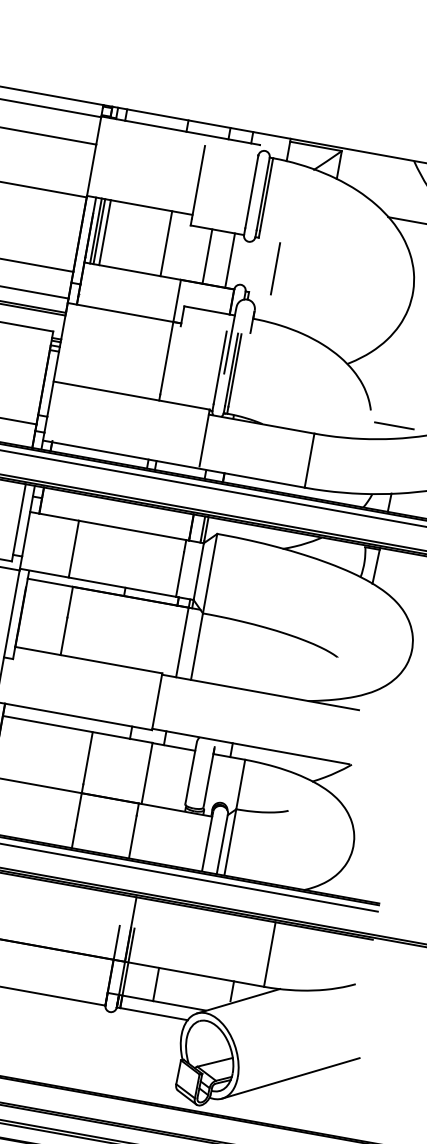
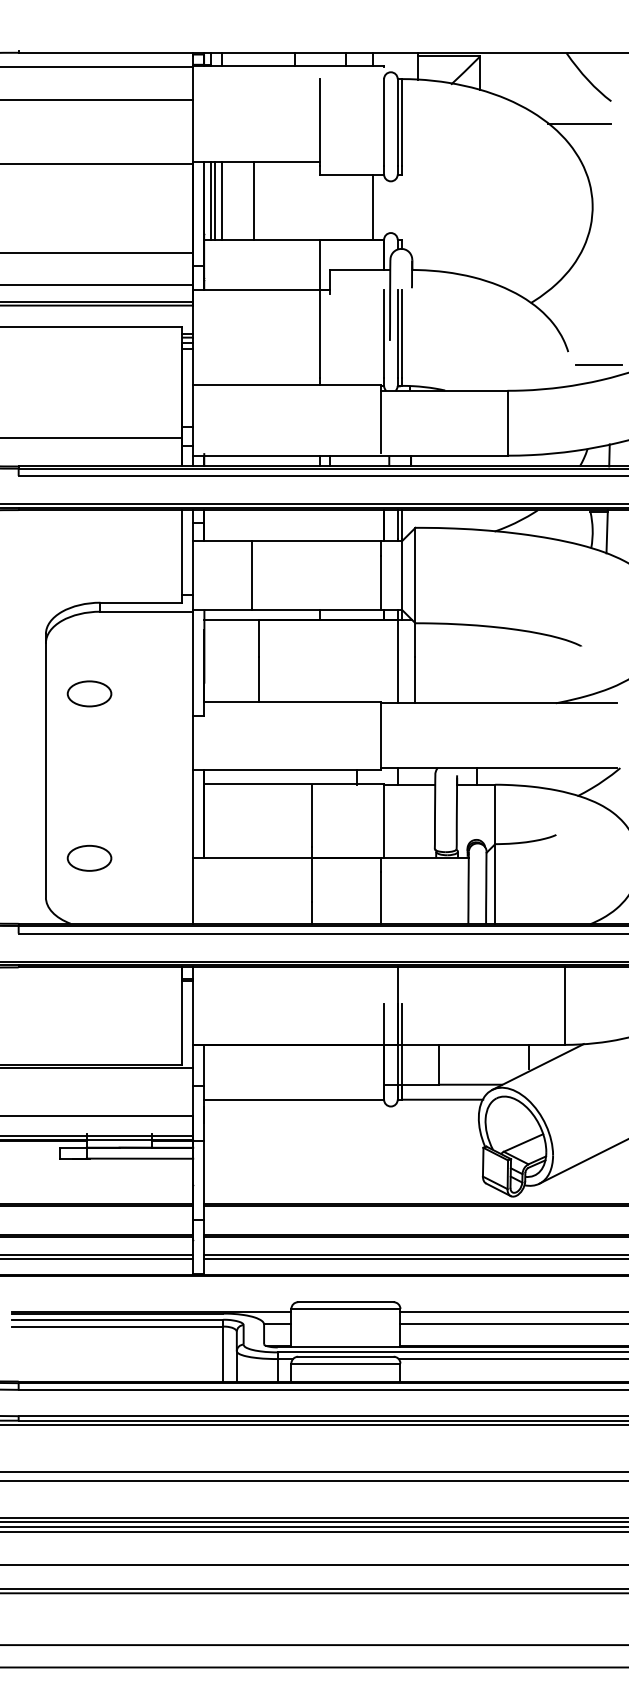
line: (166, 243) -> (254, 200), moved
line: (207, 255) -> (345, 206), removed
line: (275, 268) -> (427, 206), removed

